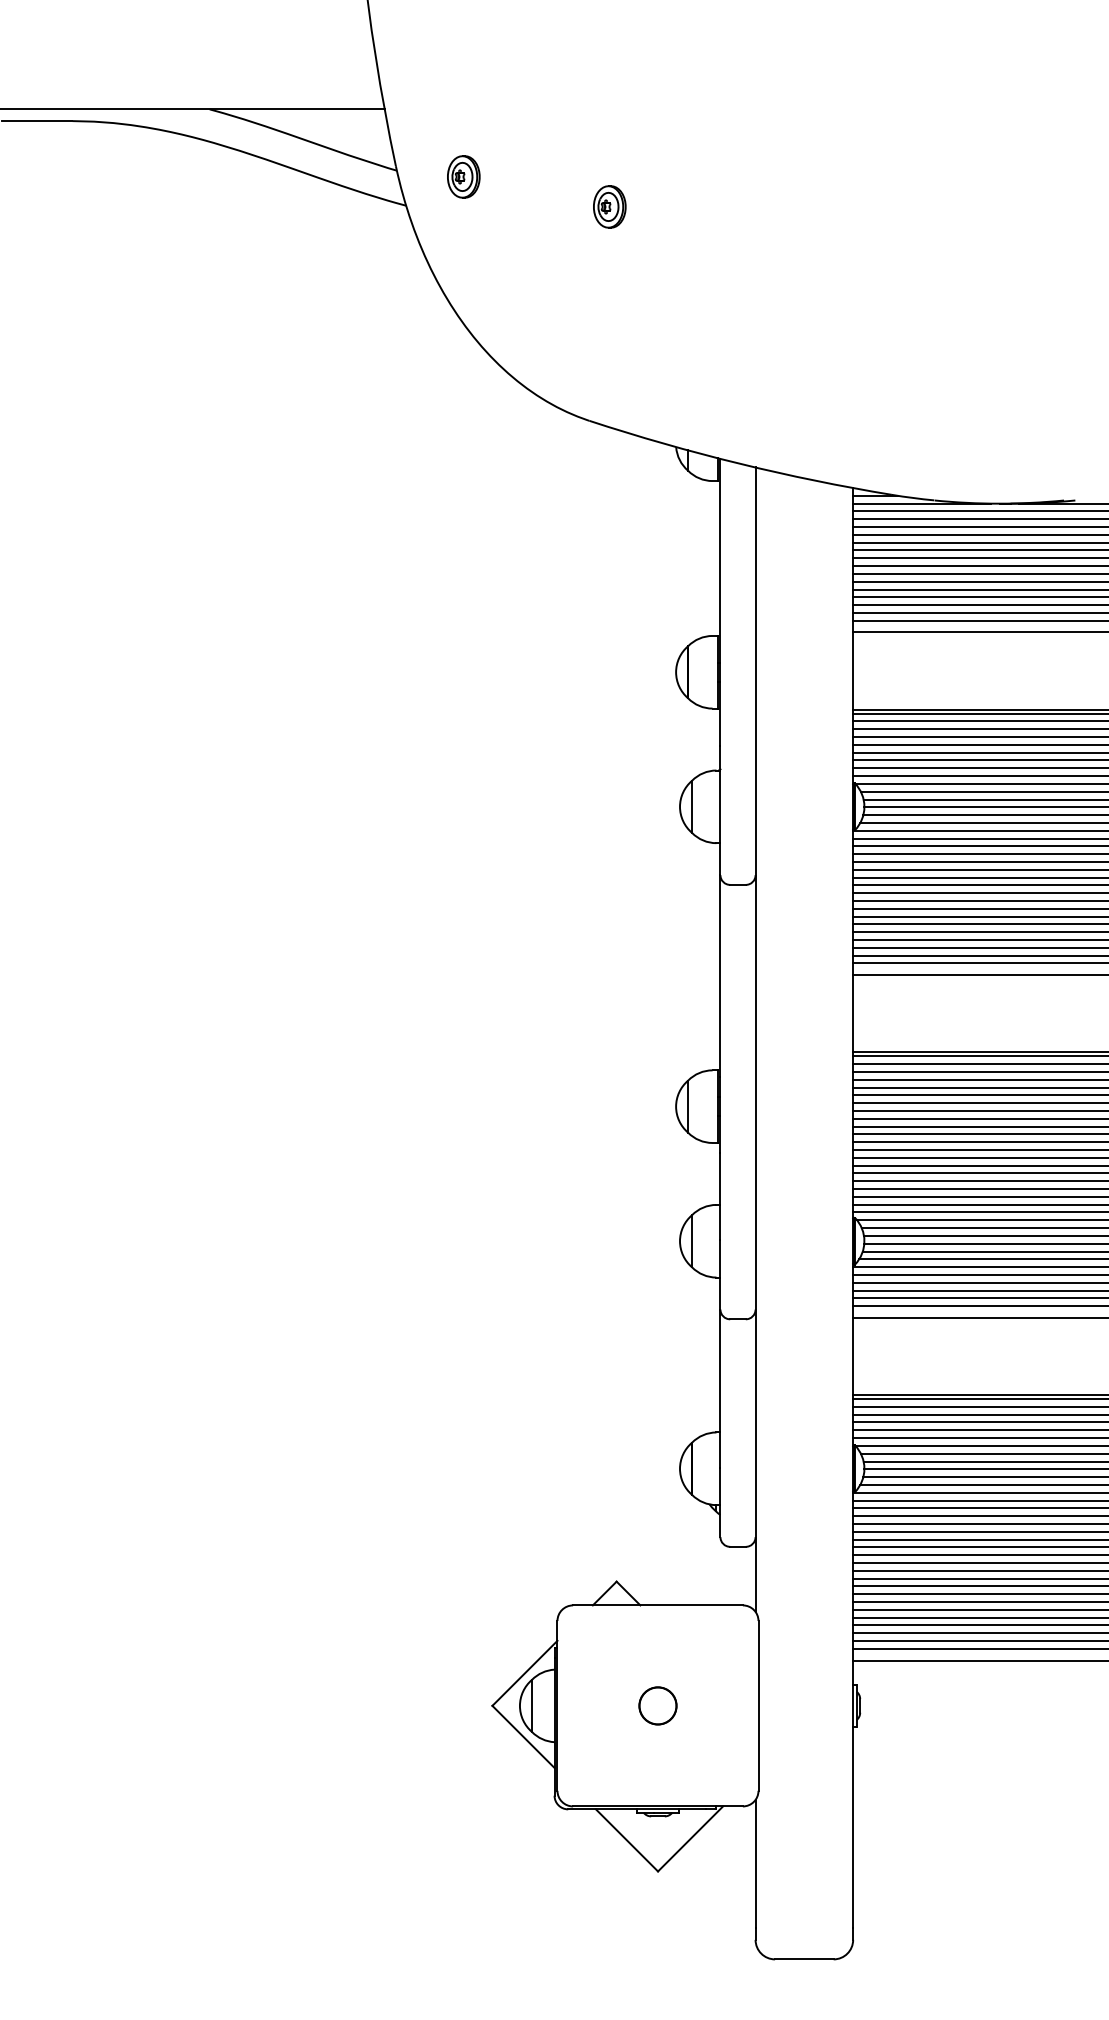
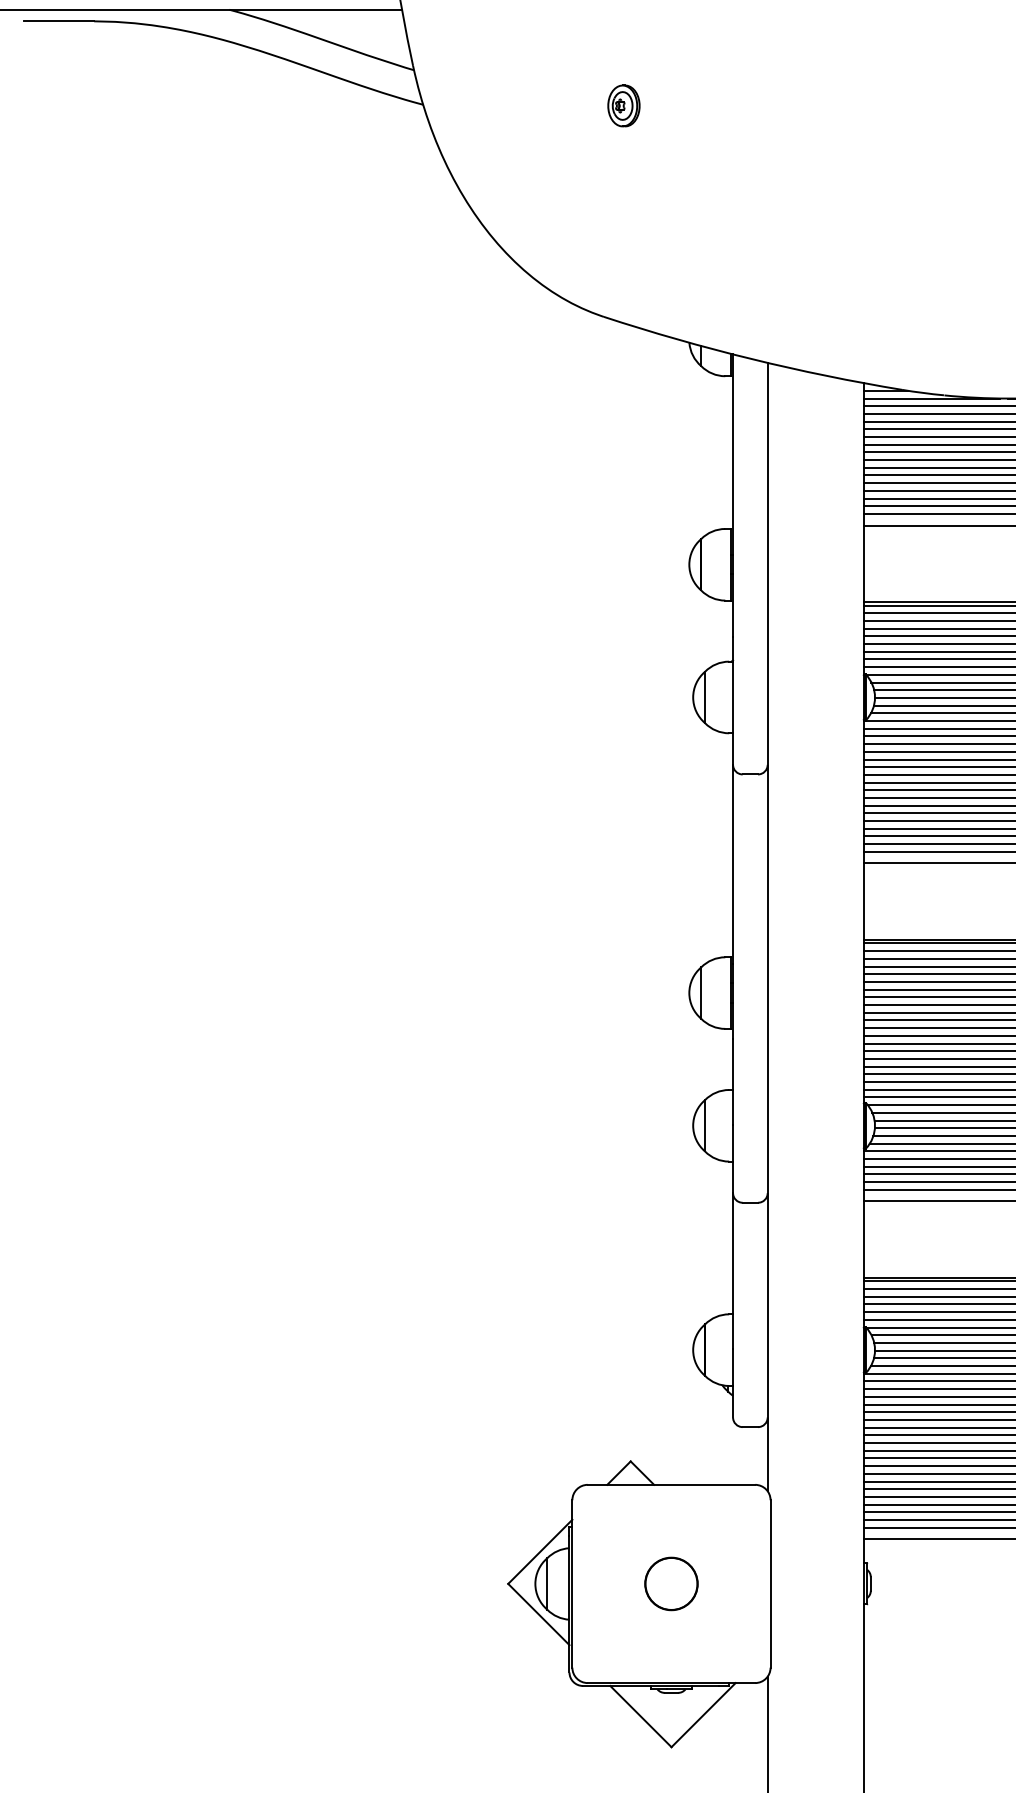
part: (463, 176) -> (479, 75), removed
circle: (657, 1705) -> (670, 1583), size x1.43

